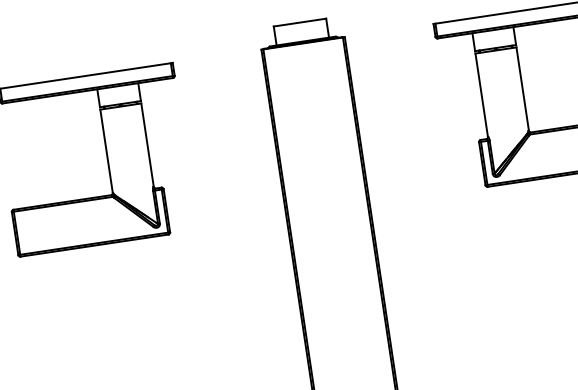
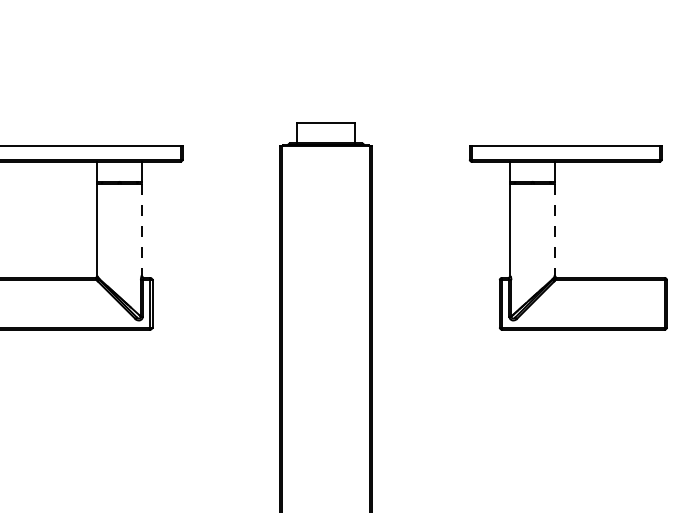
line: (522, 89) -> (555, 230), solid -> dashed
line: (147, 145) -> (142, 230), solid -> dashed

